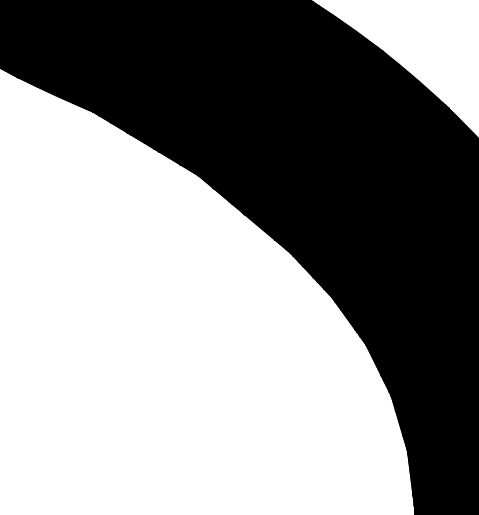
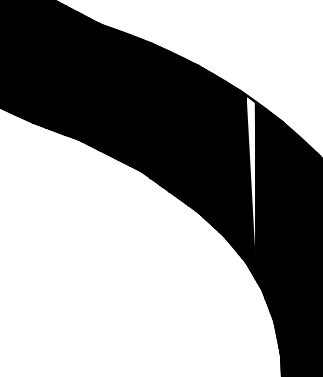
fill: (384, 215) -> (250, 186), removed

